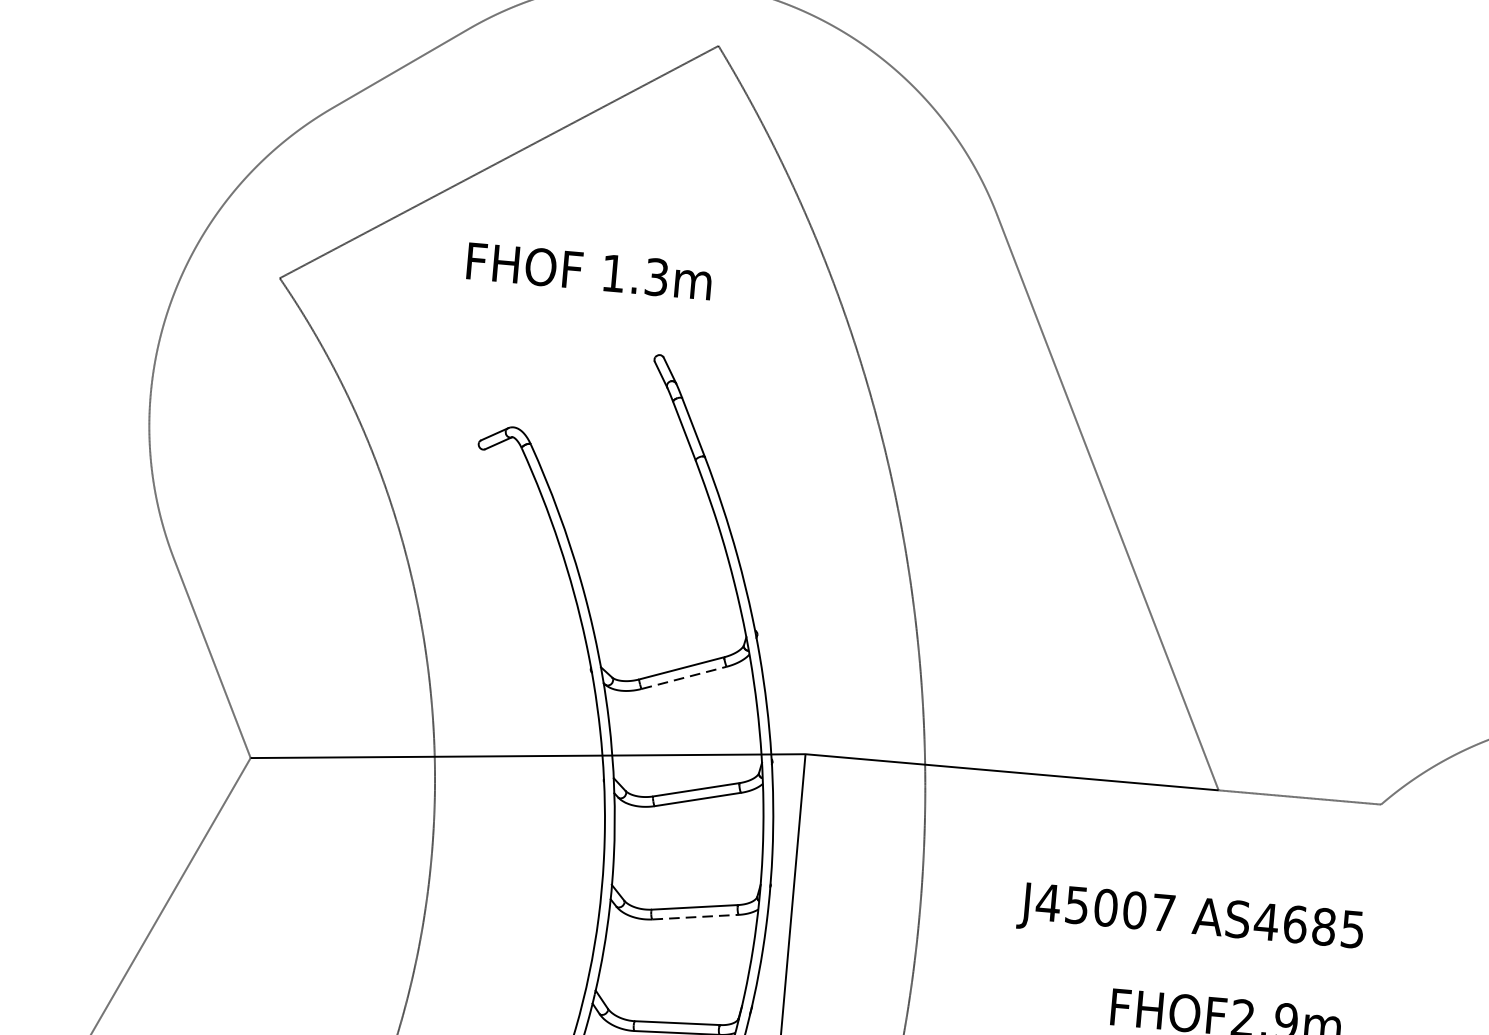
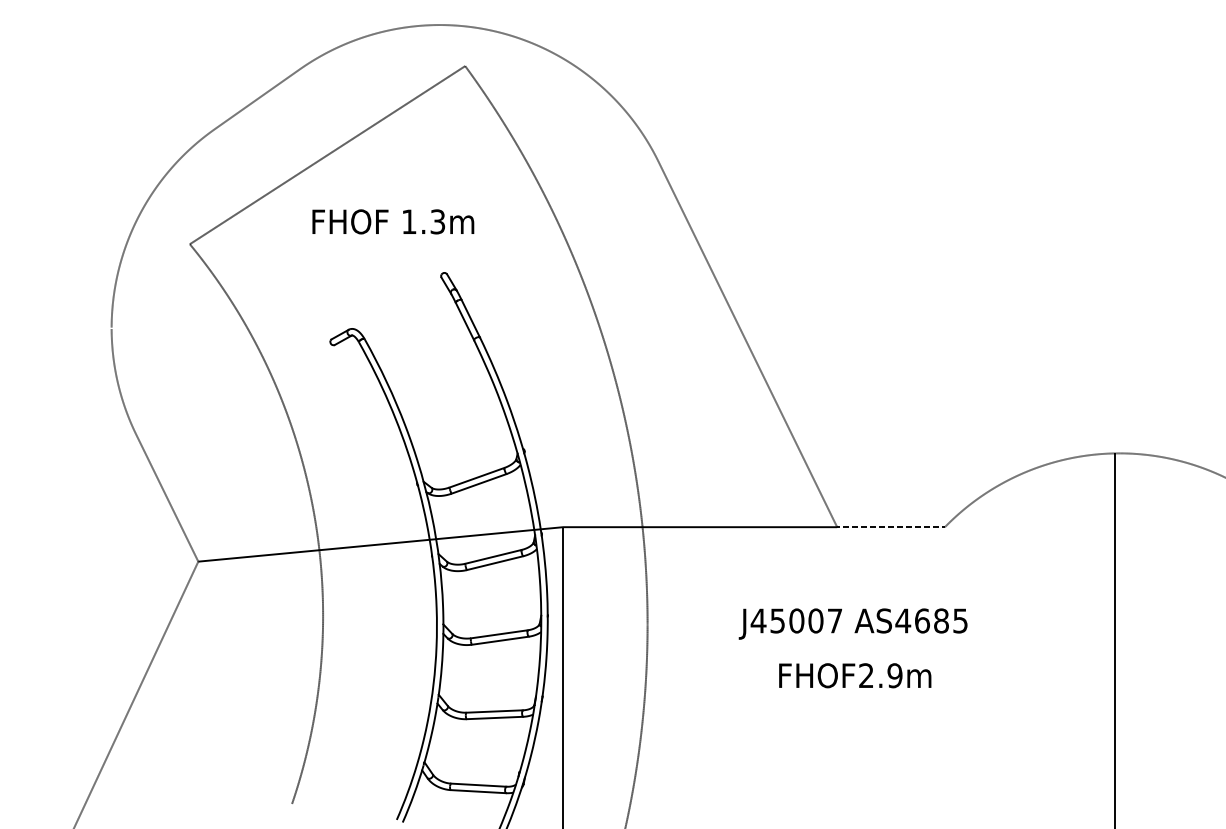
line: (684, 677) -> (479, 483), dashed -> solid
line: (695, 916) -> (500, 640), dashed -> solid
text: (1189, 918) -> (852, 623), moved

